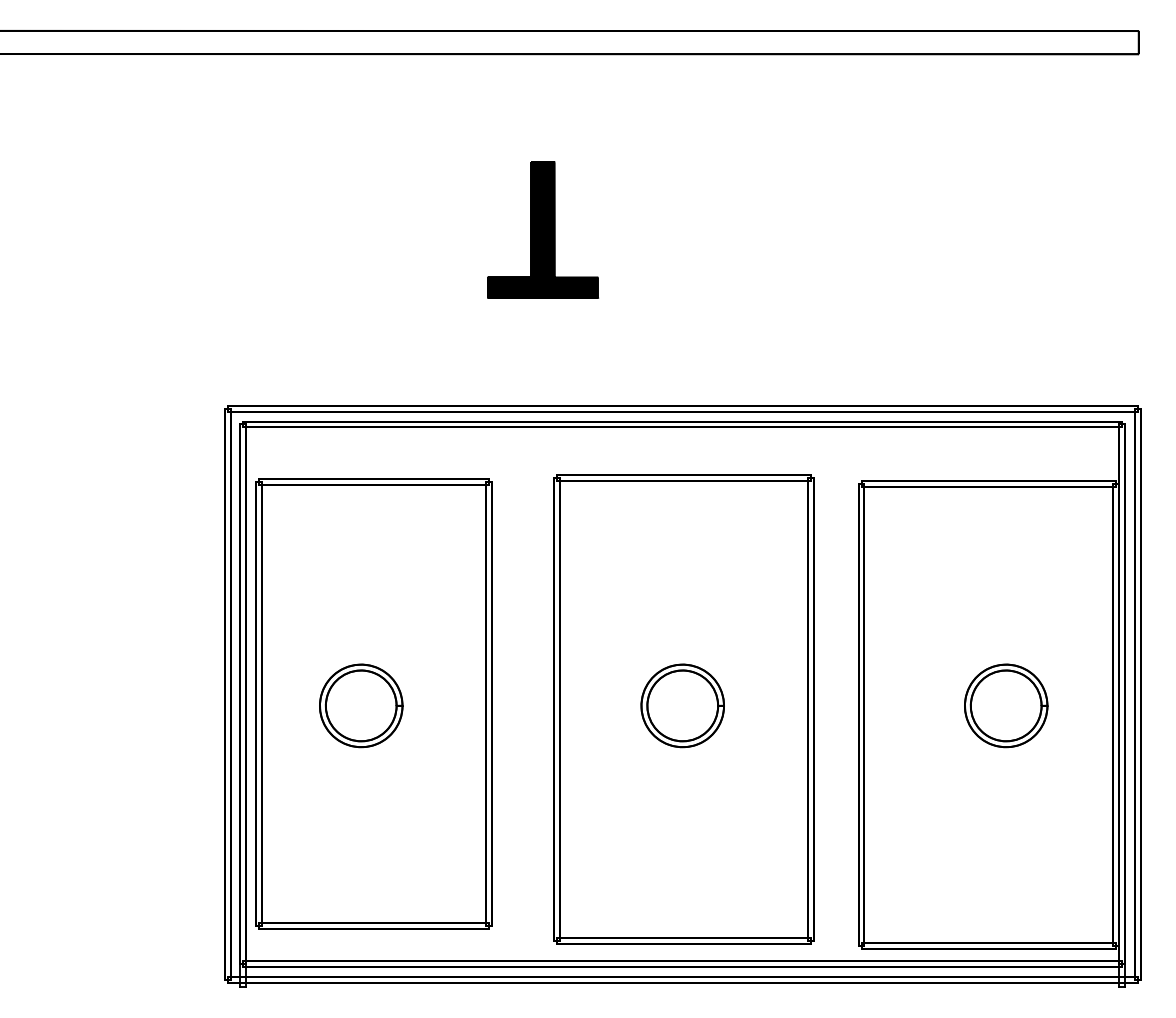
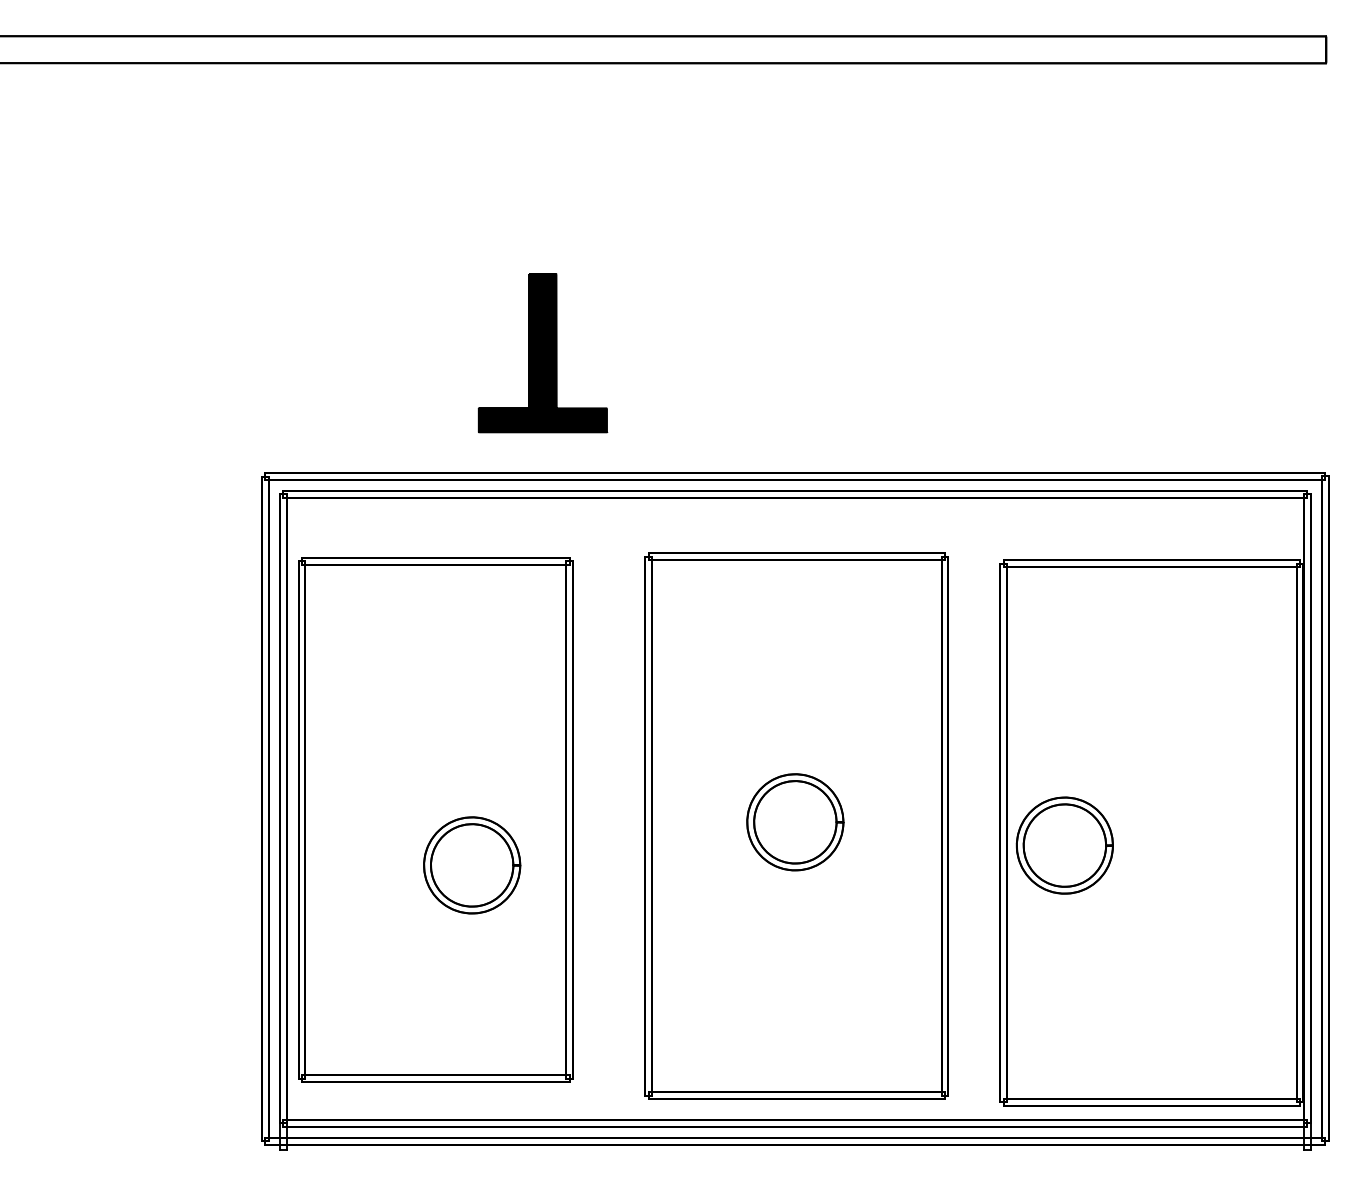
part: (543, 229) -> (543, 352), moved
part: (361, 705) -> (472, 864), moved
part: (1006, 705) -> (1065, 845), moved

